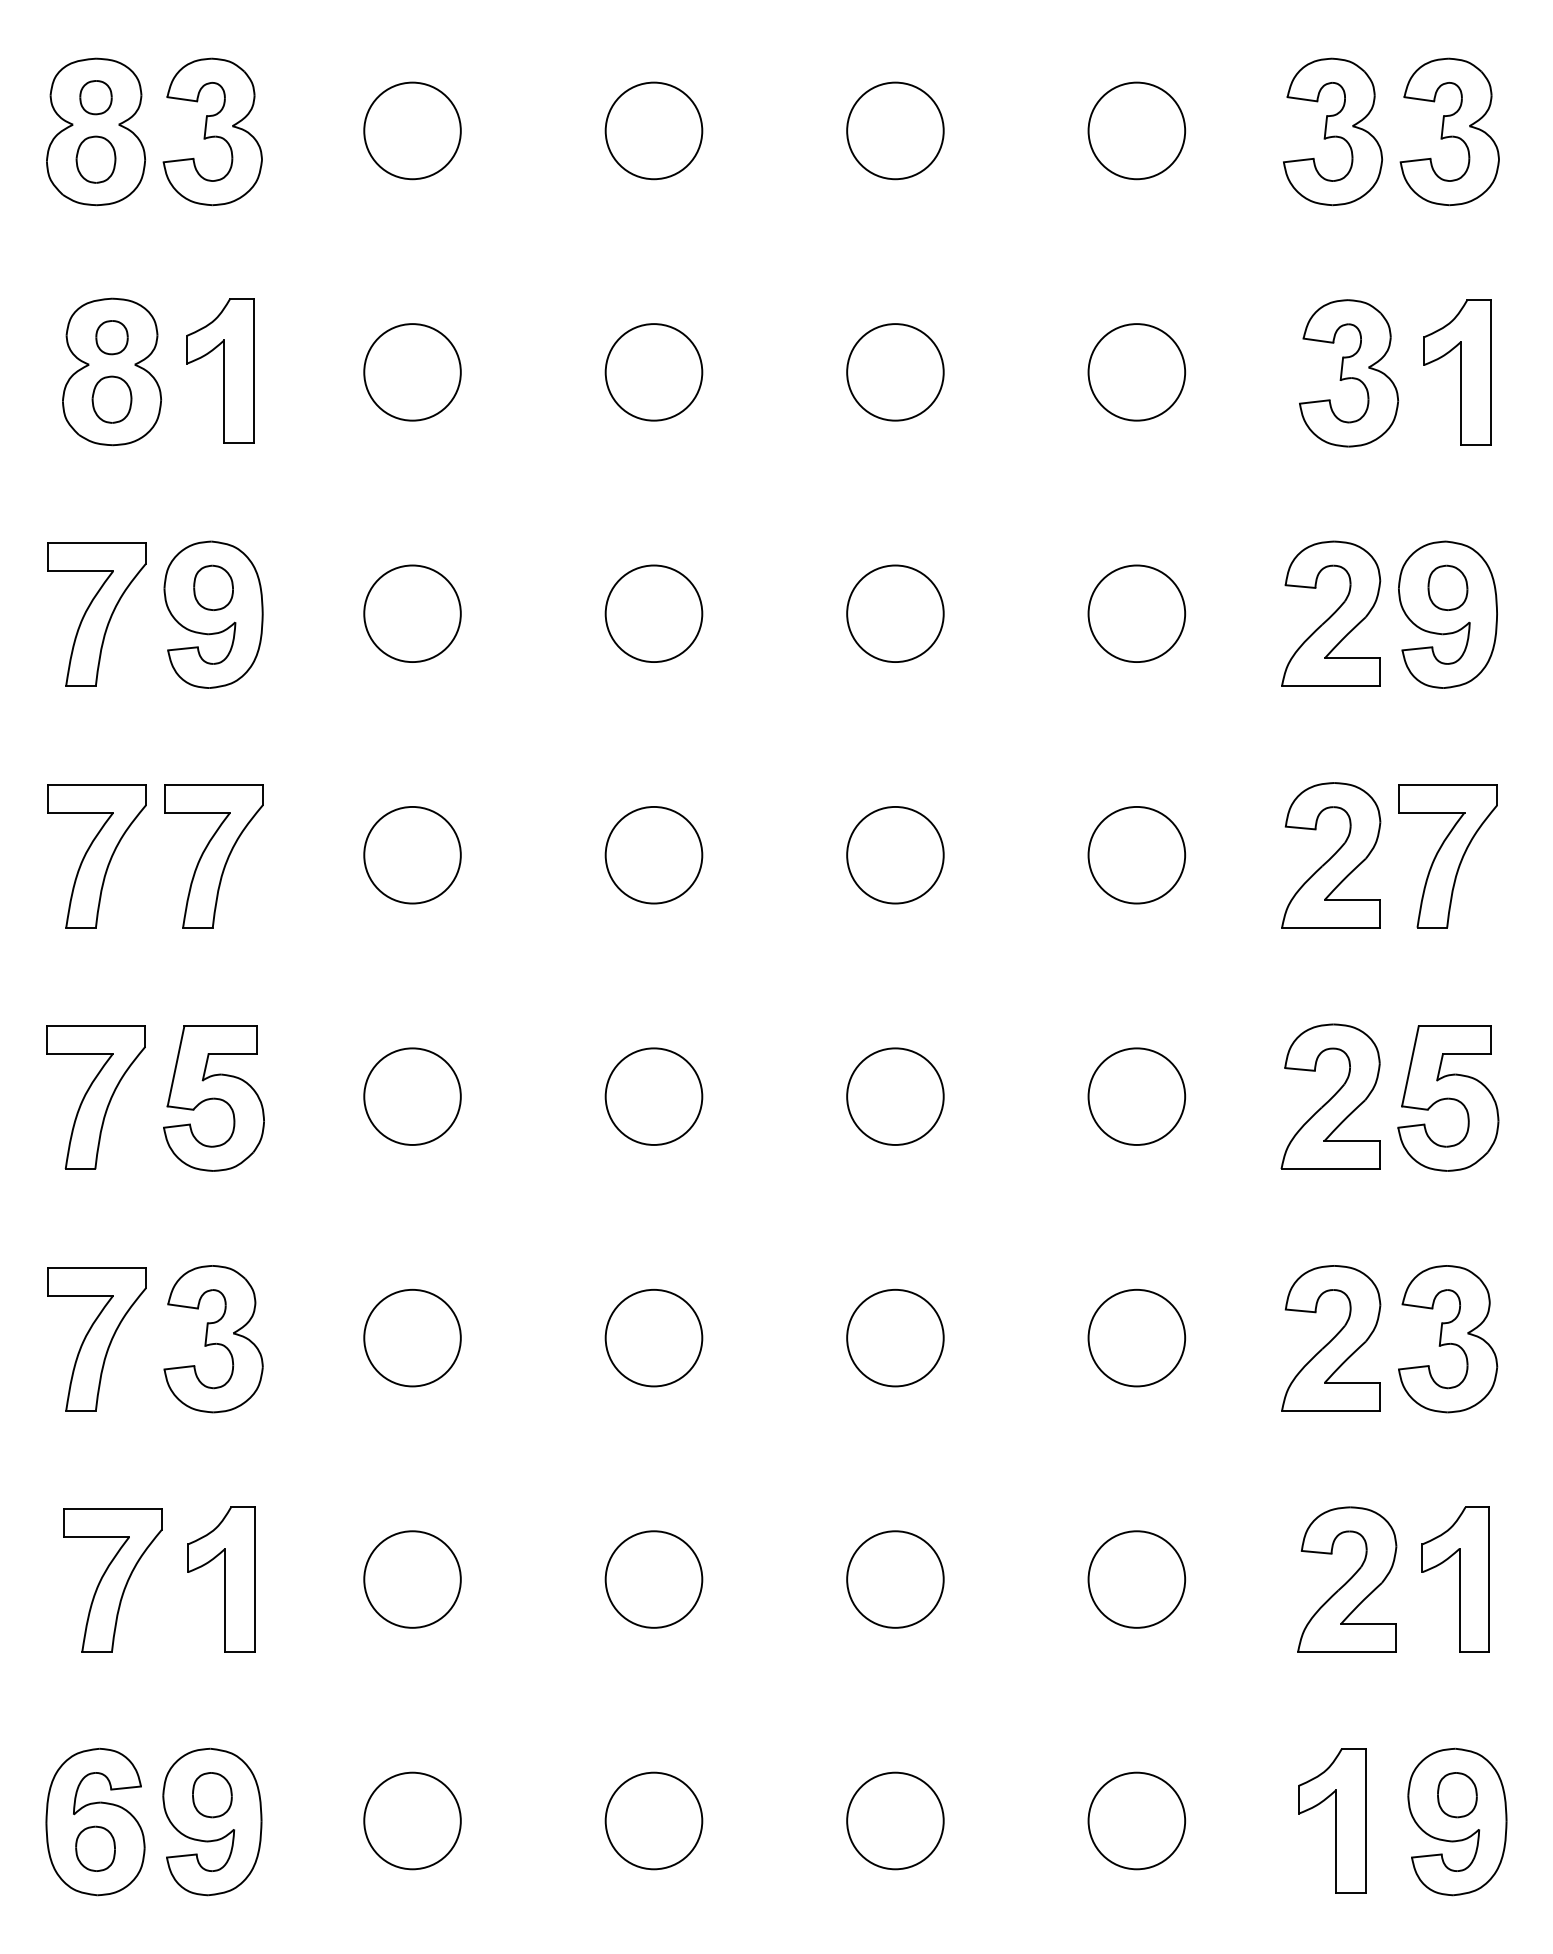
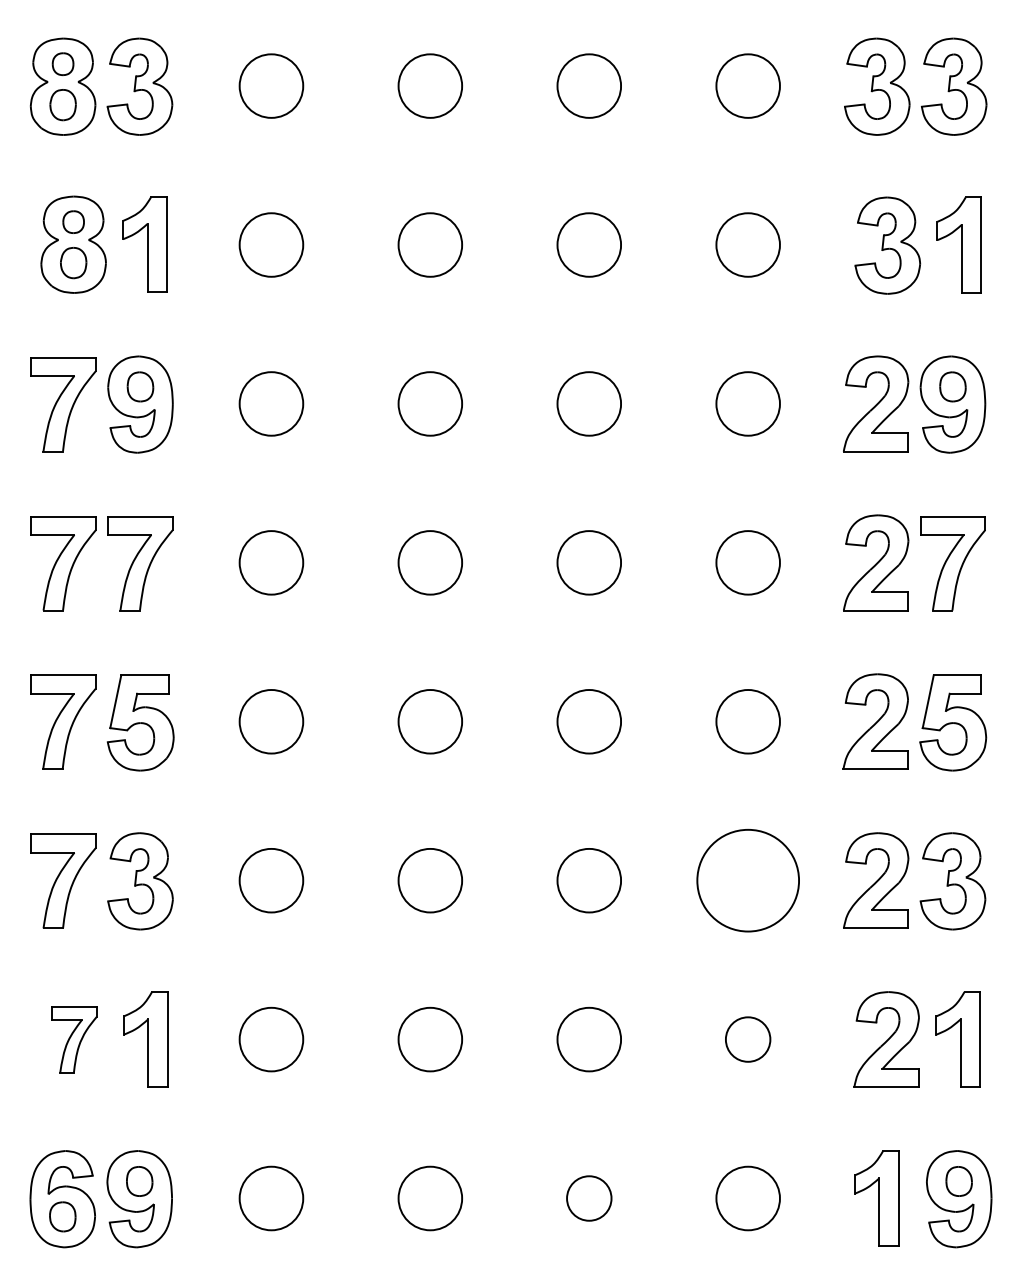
circle: (1135, 1337) -> (747, 880), size x1.6
part: (113, 1579) -> (74, 1039), size x0.7
circle: (1135, 1579) -> (747, 1039), size x0.7
circle: (895, 1820) -> (589, 1198), size x0.7

